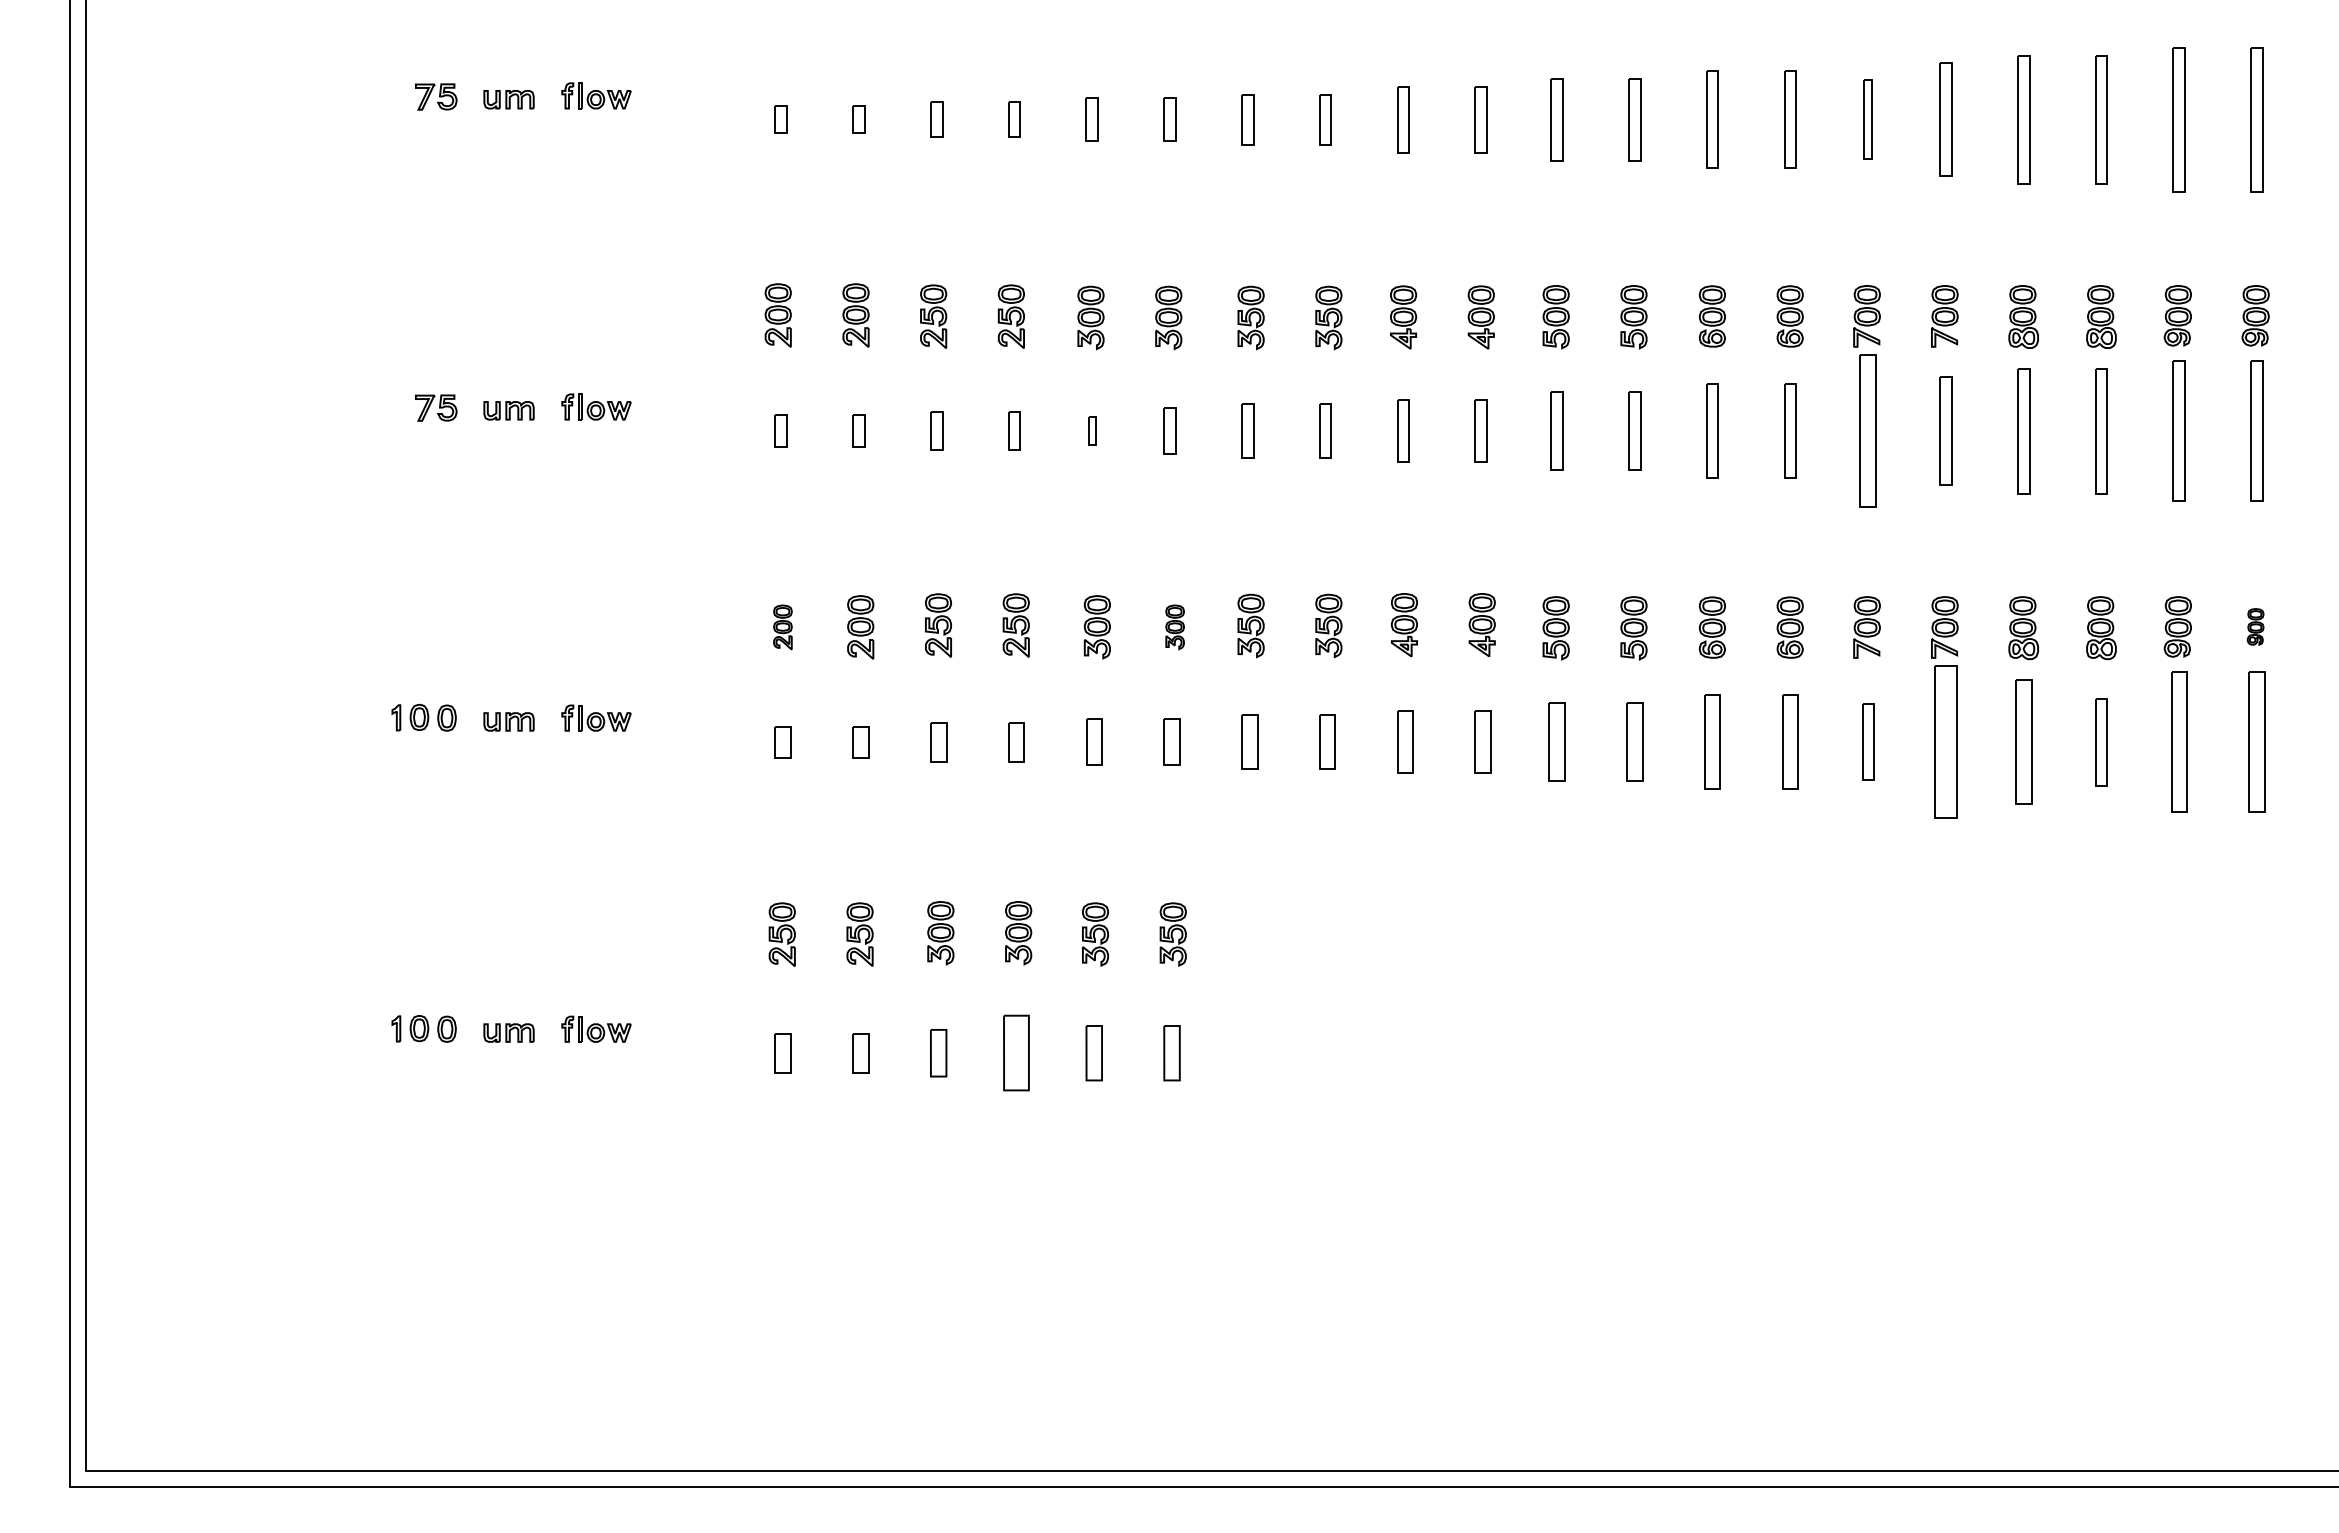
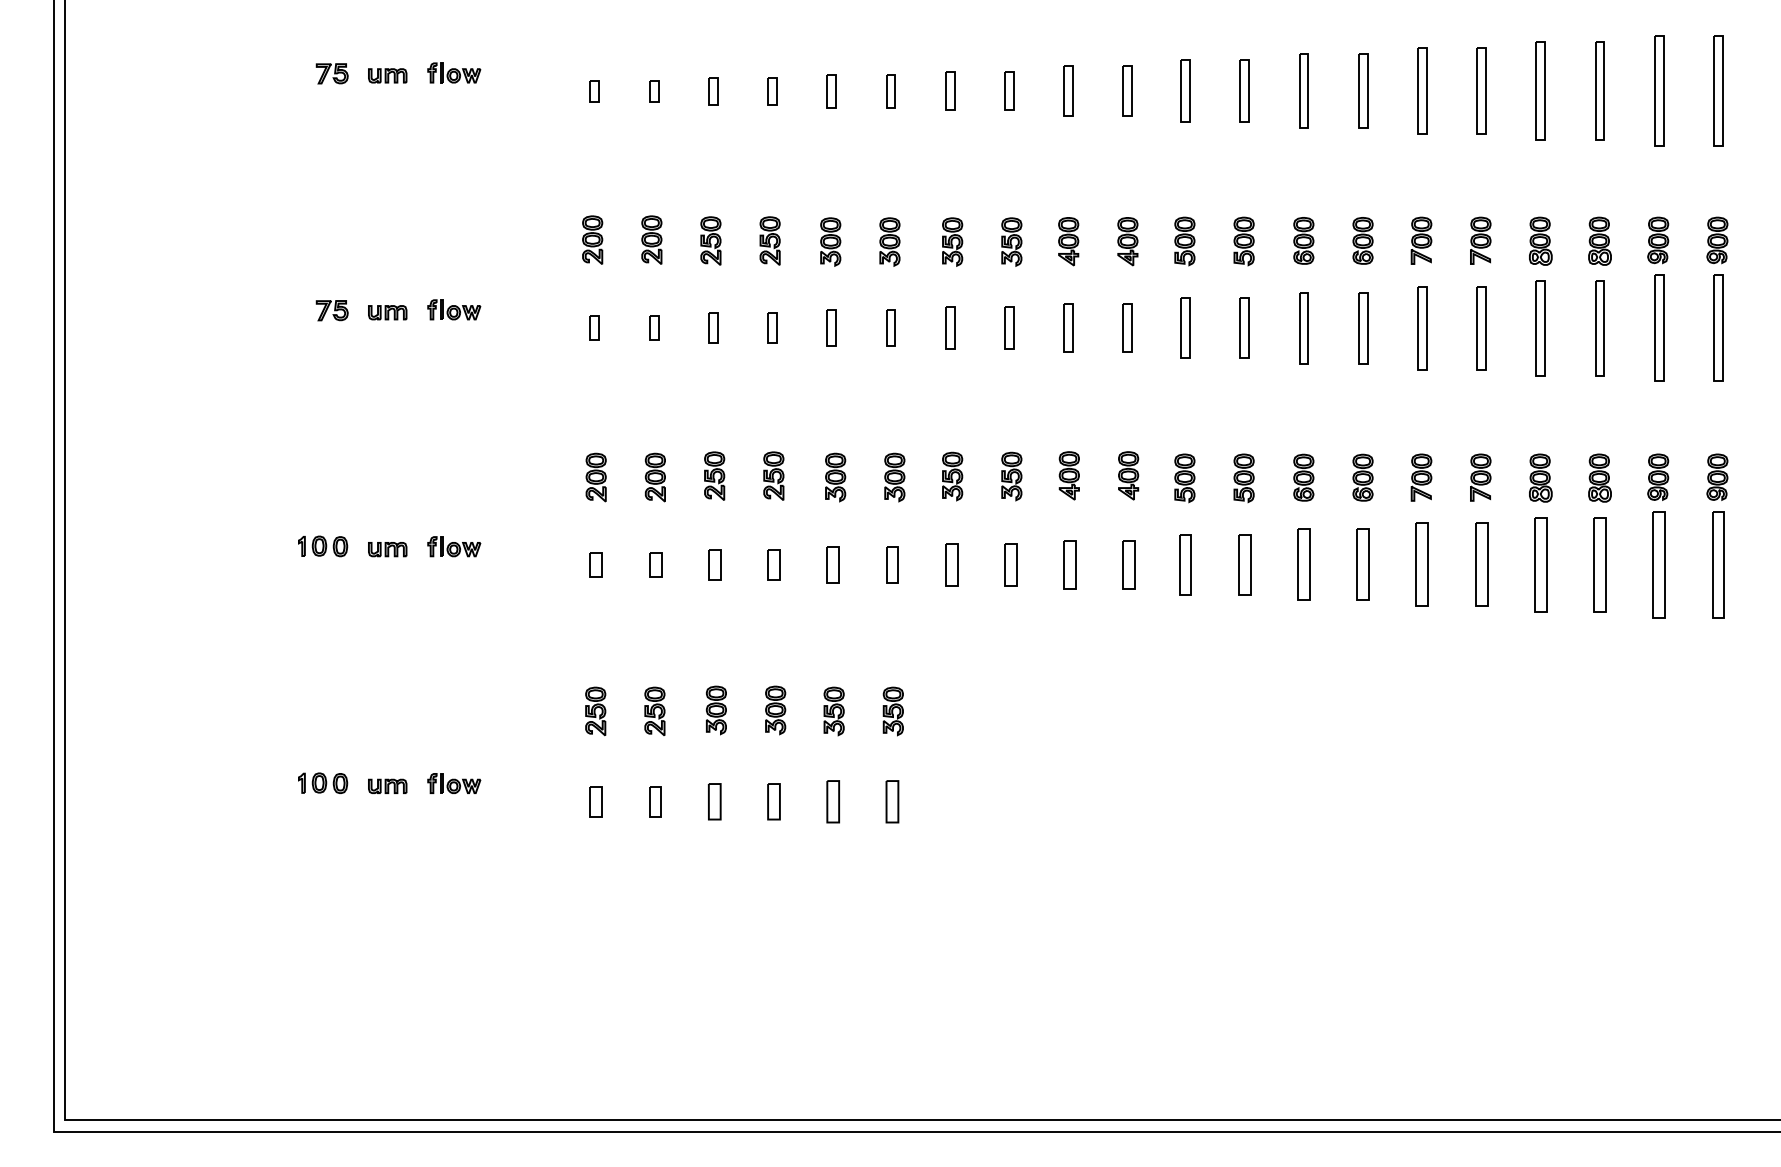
part: (1867, 119) -> (1421, 90), size x1.43
part: (1091, 430) -> (831, 327), size x1.67
part: (1867, 430) -> (1421, 327), size x0.71
part: (2255, 626) -> (1717, 476), size x1.67
part: (782, 627) -> (595, 477), size x1.43
part: (1174, 627) -> (894, 477), size x1.43
part: (2101, 741) -> (1600, 564), size x1.43
part: (1867, 742) -> (1421, 565), size x1.43
part: (1945, 742) -> (1481, 565), size x0.71
part: (1016, 1053) -> (774, 801), size x0.62

